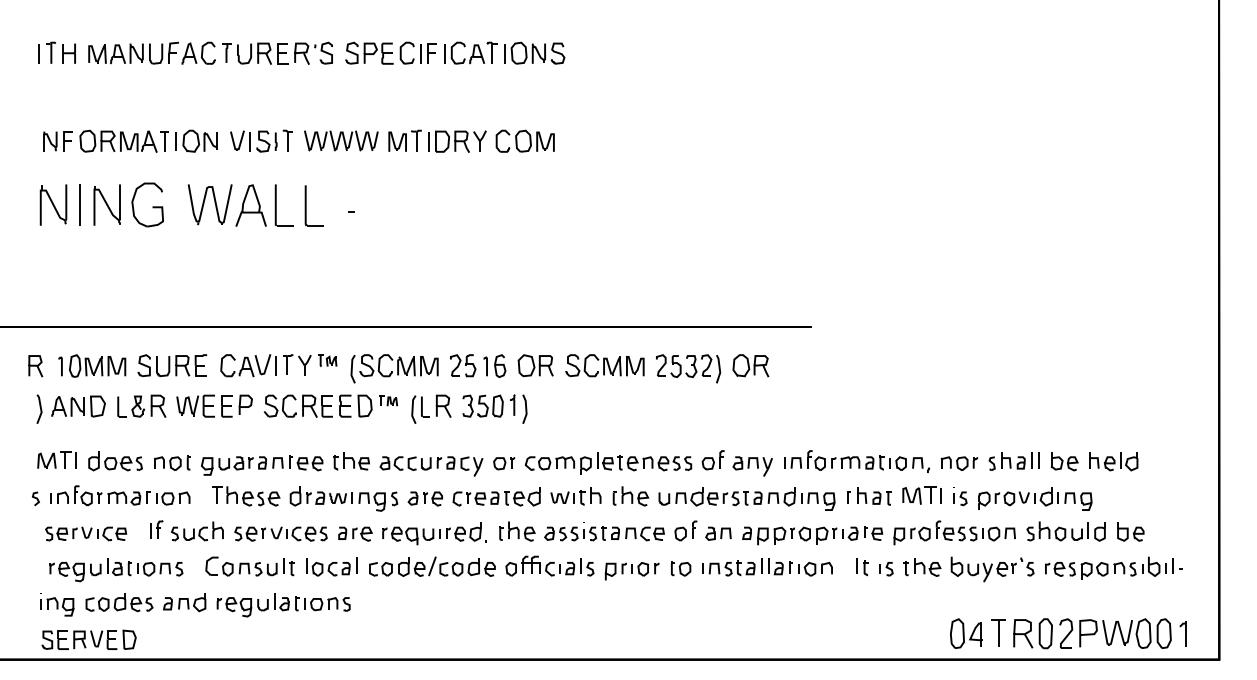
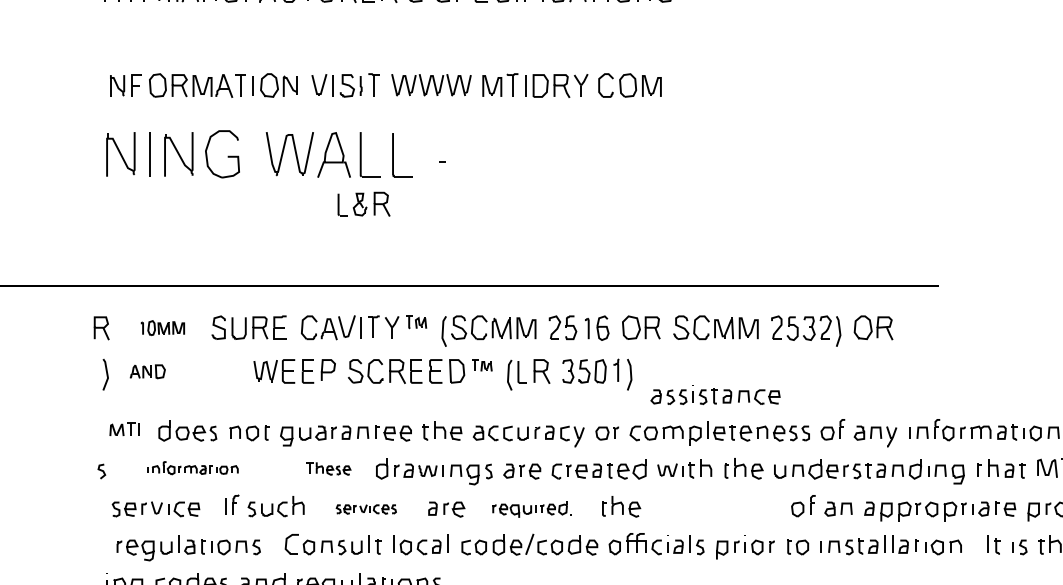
part: (92, 365) -> (162, 327), size x0.6
part: (141, 405) -> (363, 203), moved
part: (78, 406) -> (147, 371), size x0.6
part: (56, 459) -> (124, 428), size x0.7
part: (120, 495) -> (193, 467), size x0.6
part: (246, 496) -> (329, 468), size x0.6
part: (604, 531) -> (715, 394), moved
part: (280, 533) -> (365, 508), size x0.6
part: (434, 533) -> (532, 508), size x0.7

